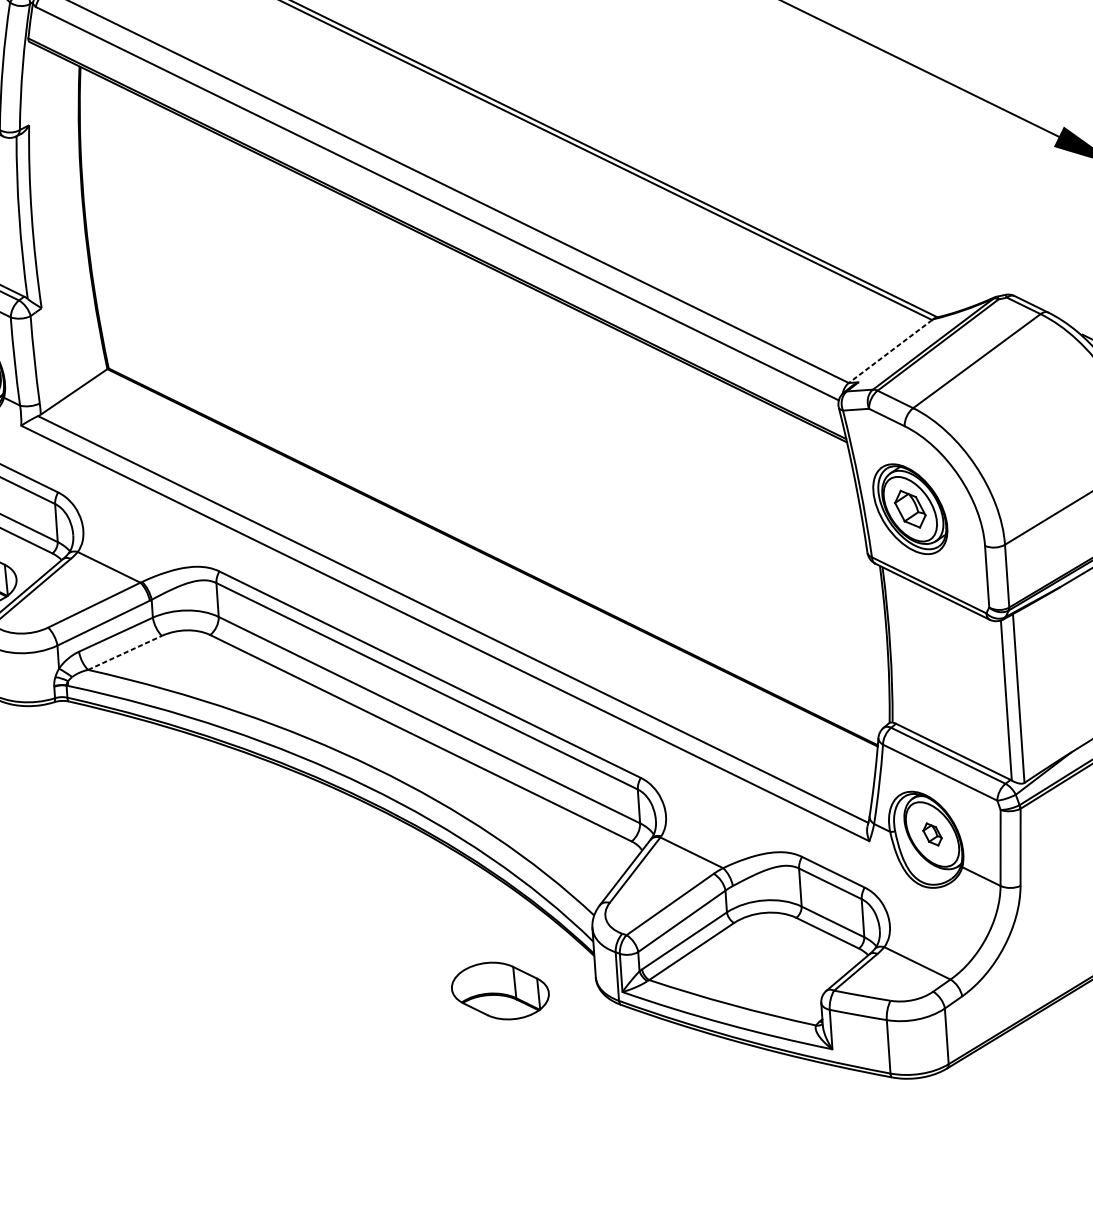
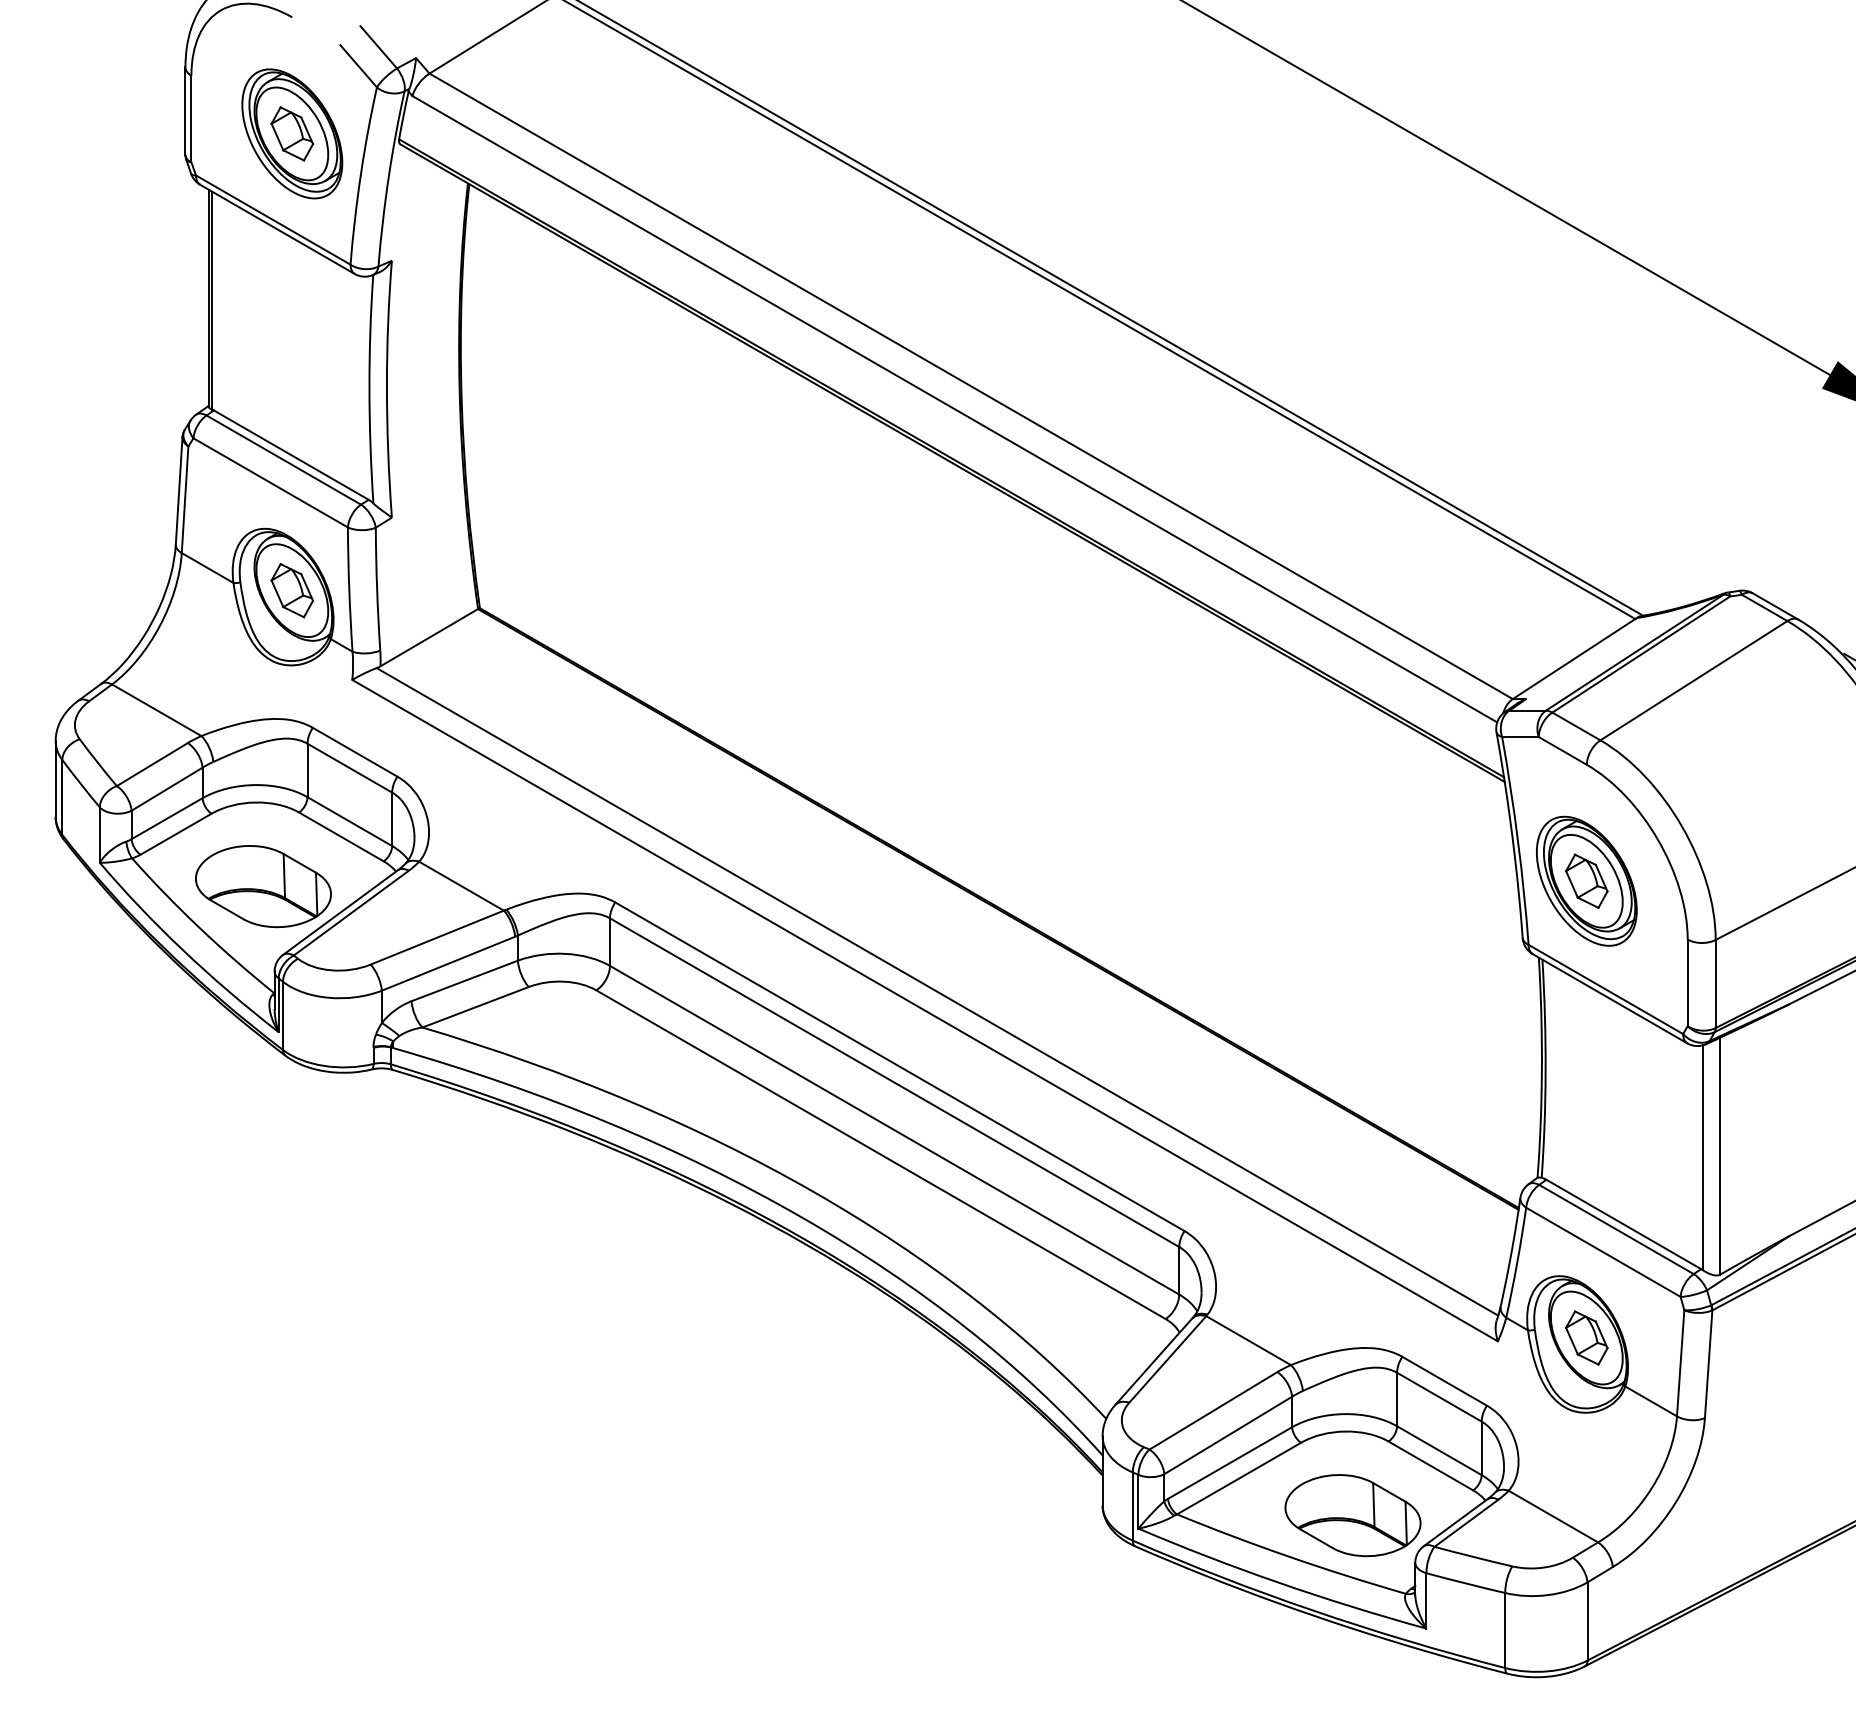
line: (890, 351) -> (1573, 659), dashed -> solid
line: (124, 653) -> (475, 1007), dashed -> solid
part: (932, 834) -> (1586, 1337), size x1.67
part: (500, 991) -> (1352, 1515), moved

